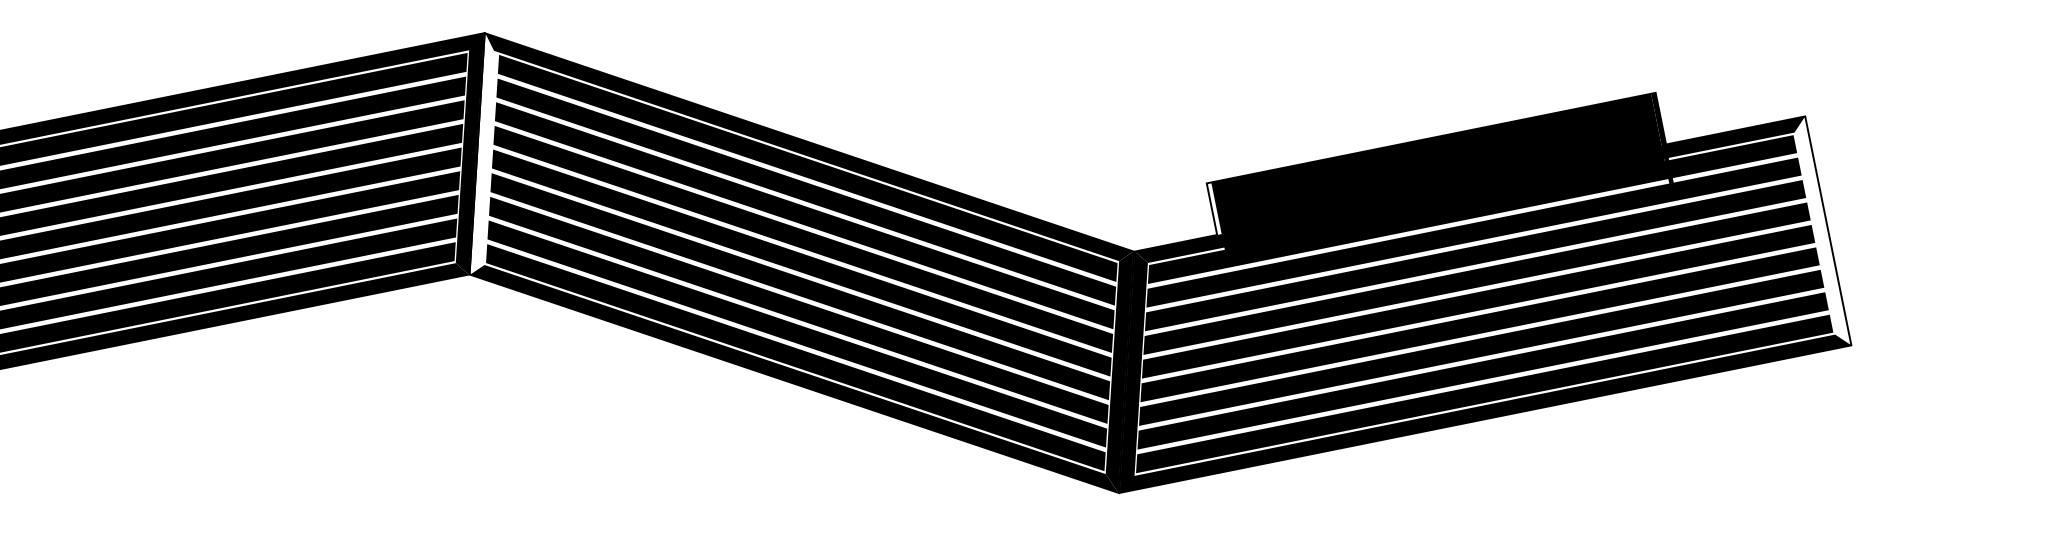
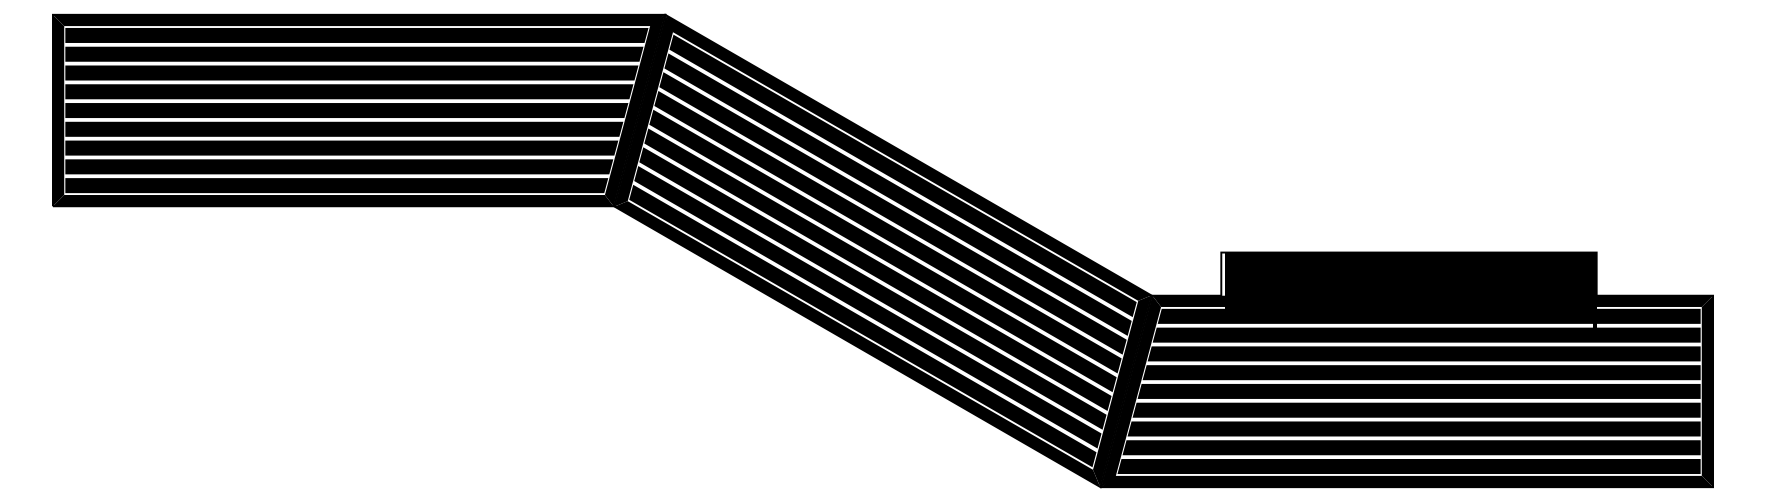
fill: (481, 152) -> (643, 110), added
fill: (1821, 232) -> (1707, 391), added

